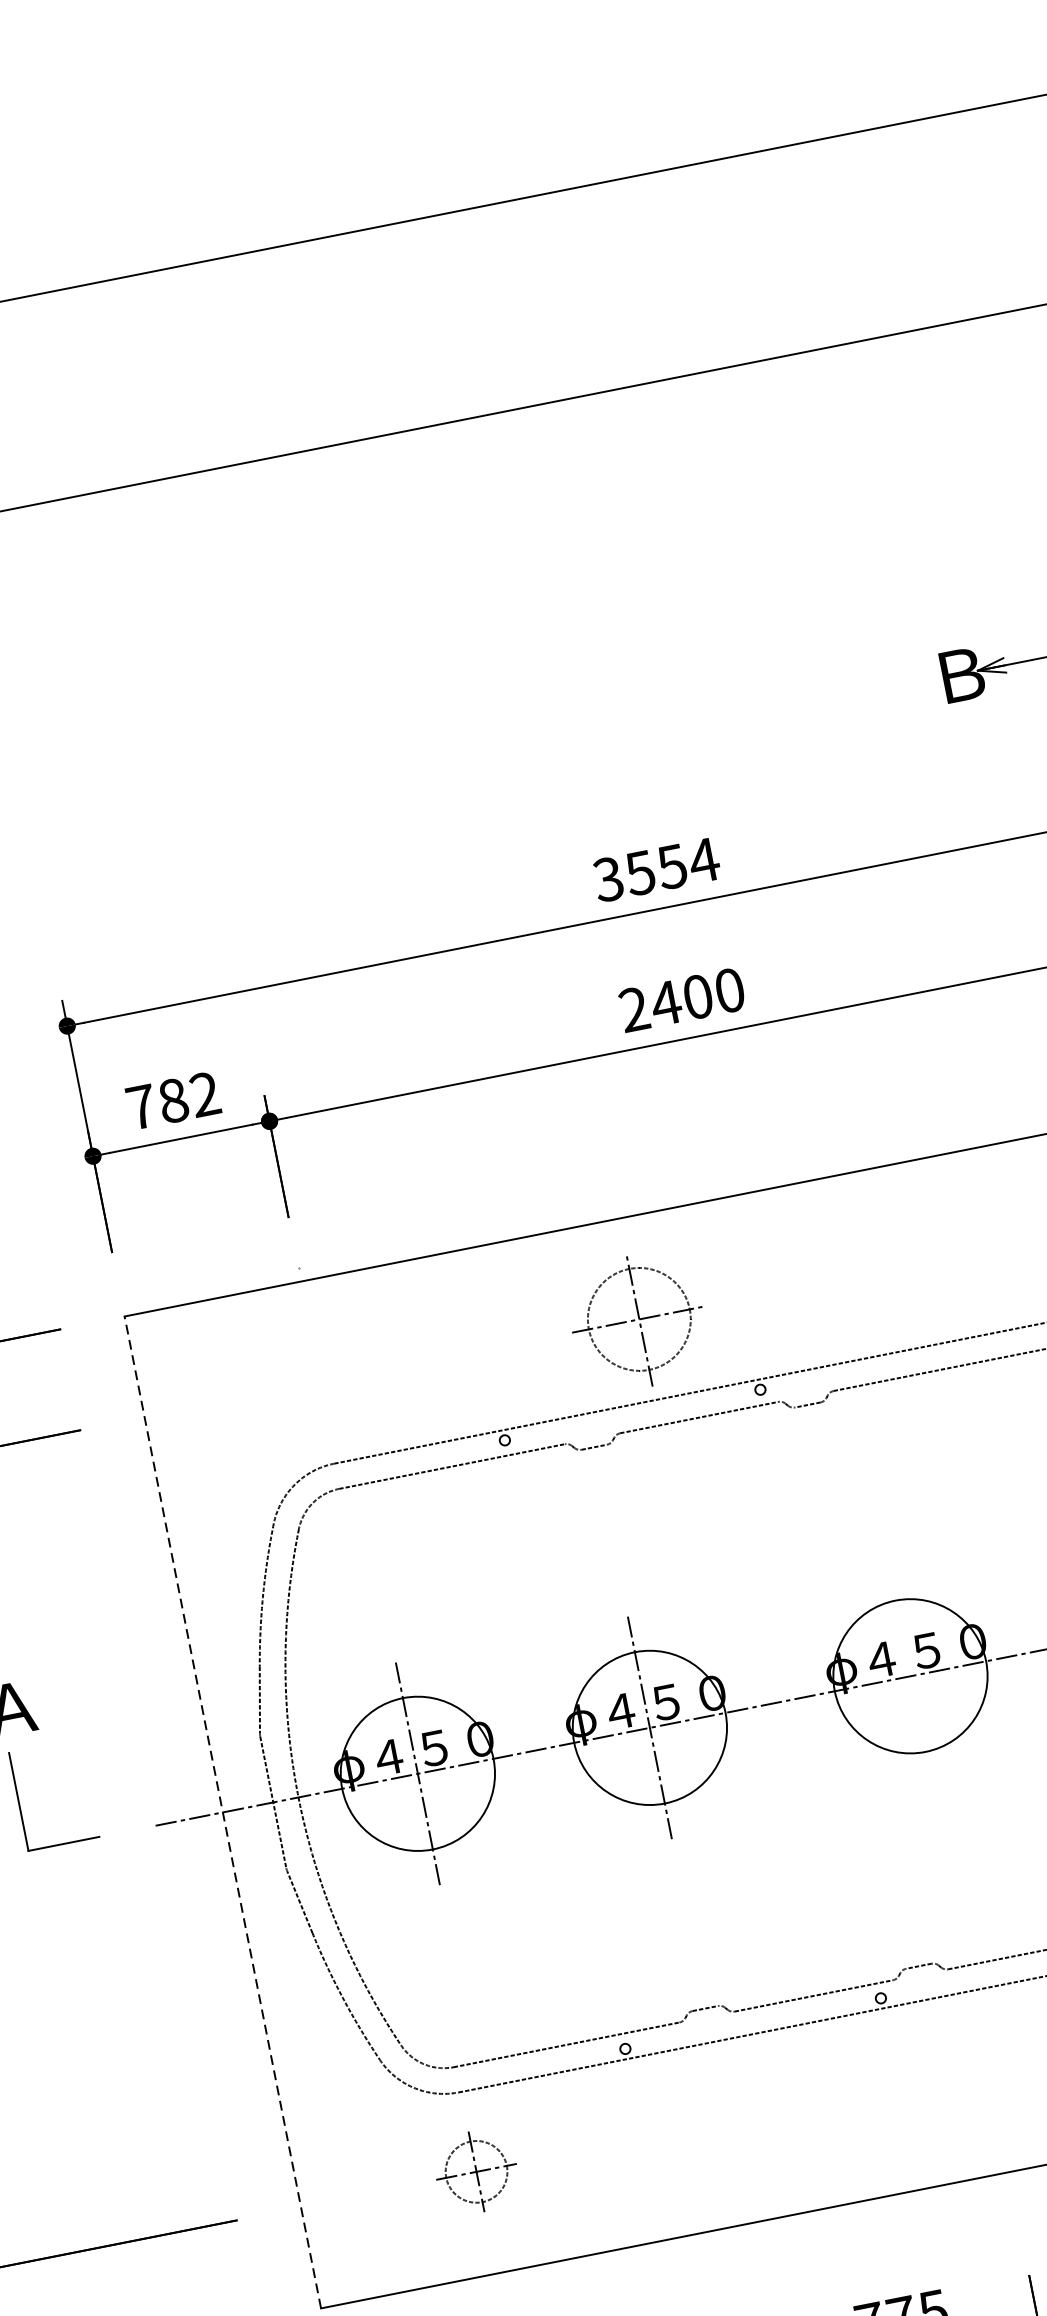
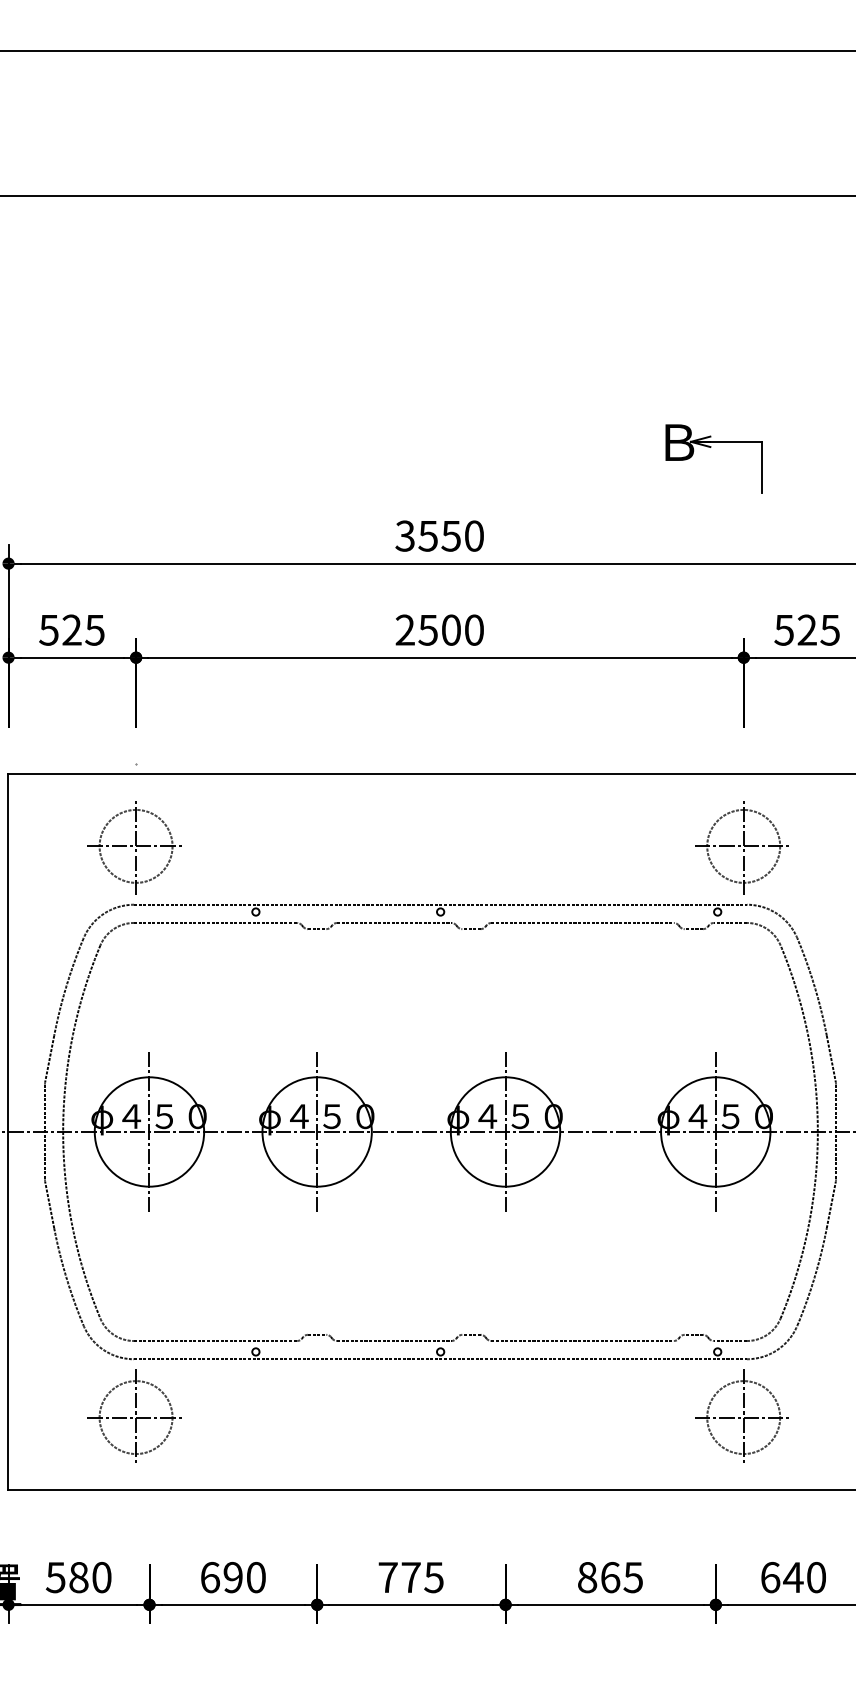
text: (702, 859) -> (473, 535), 3554 -> 3550
text: (665, 1003) -> (427, 630), 2400 -> 2500
text: (172, 1100) -> (71, 629), 782 -> 525
part: (637, 1321) -> (134, 847), moved
line: (910, 1675) -> (505, 1131), added
line: (222, 1811) -> (8, 1131), dashed -> solid
part: (474, 2170) -> (134, 1415), size x1.67

